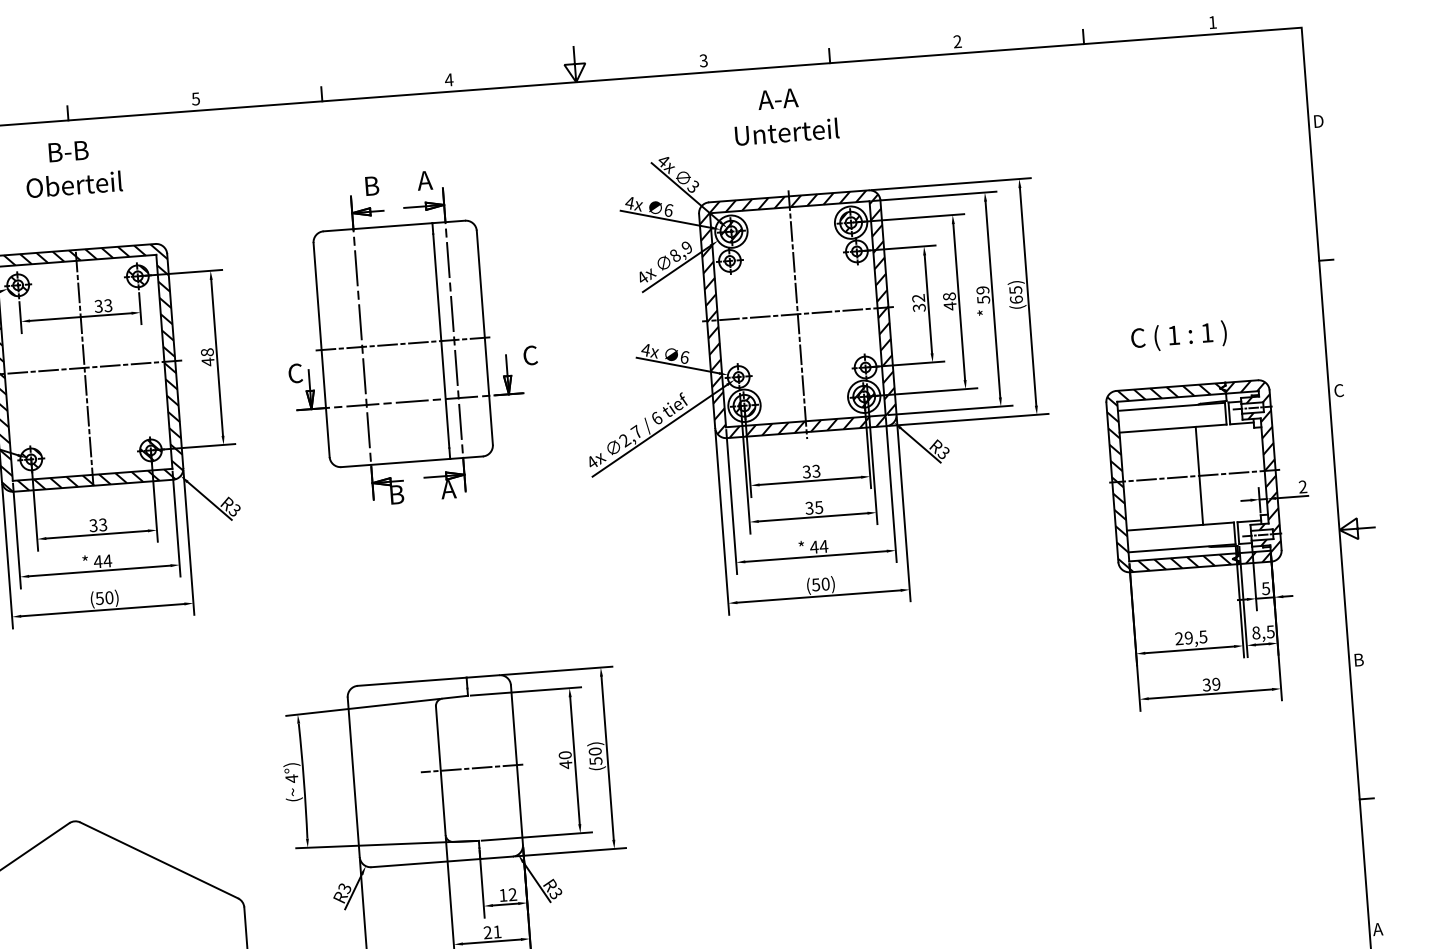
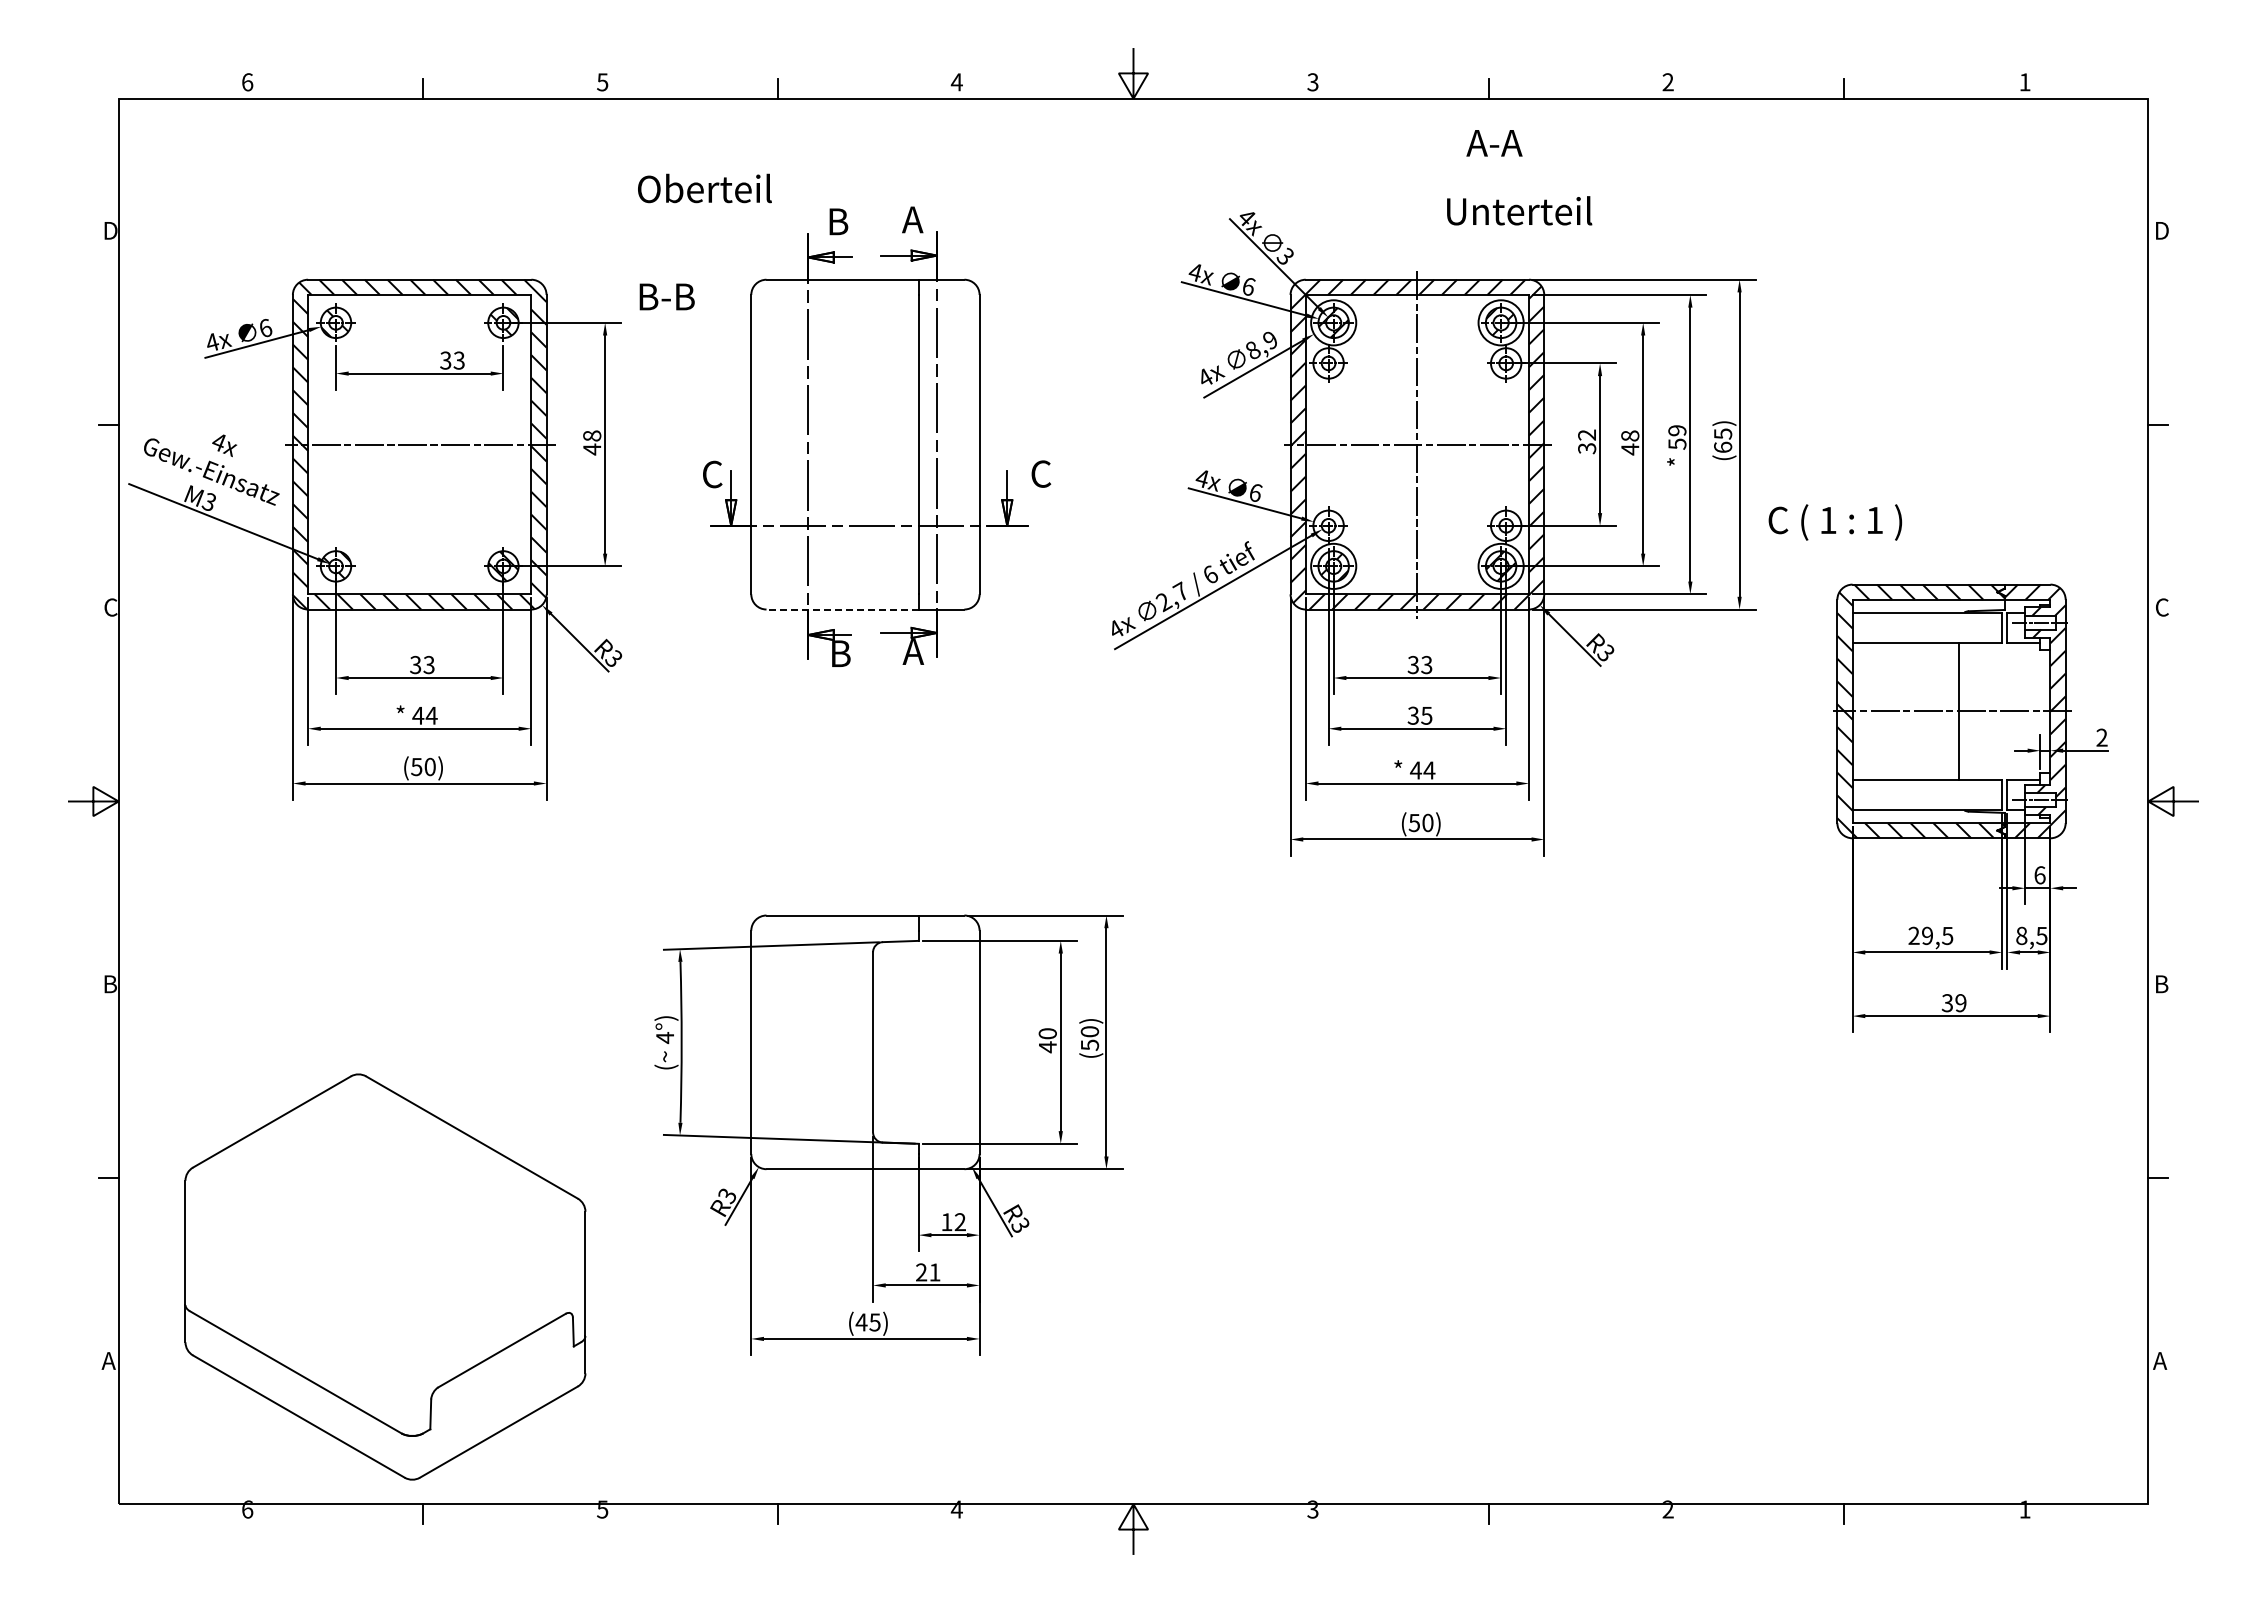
text: (778, 99) -> (1494, 143), moved
text: (787, 131) -> (1519, 210), moved
text: (68, 151) -> (666, 296), moved
text: (74, 184) -> (704, 188), moved
text: (1179, 336) -> (1835, 522), moved
line: (402, 343) -> (864, 444), removed
line: (84, 367) -> (419, 444), removed
line: (395, 463) -> (842, 609), solid -> dashed
text: (1265, 588) -> (2039, 875), 5 -> 6
line: (471, 768) -> (916, 1042), removed

